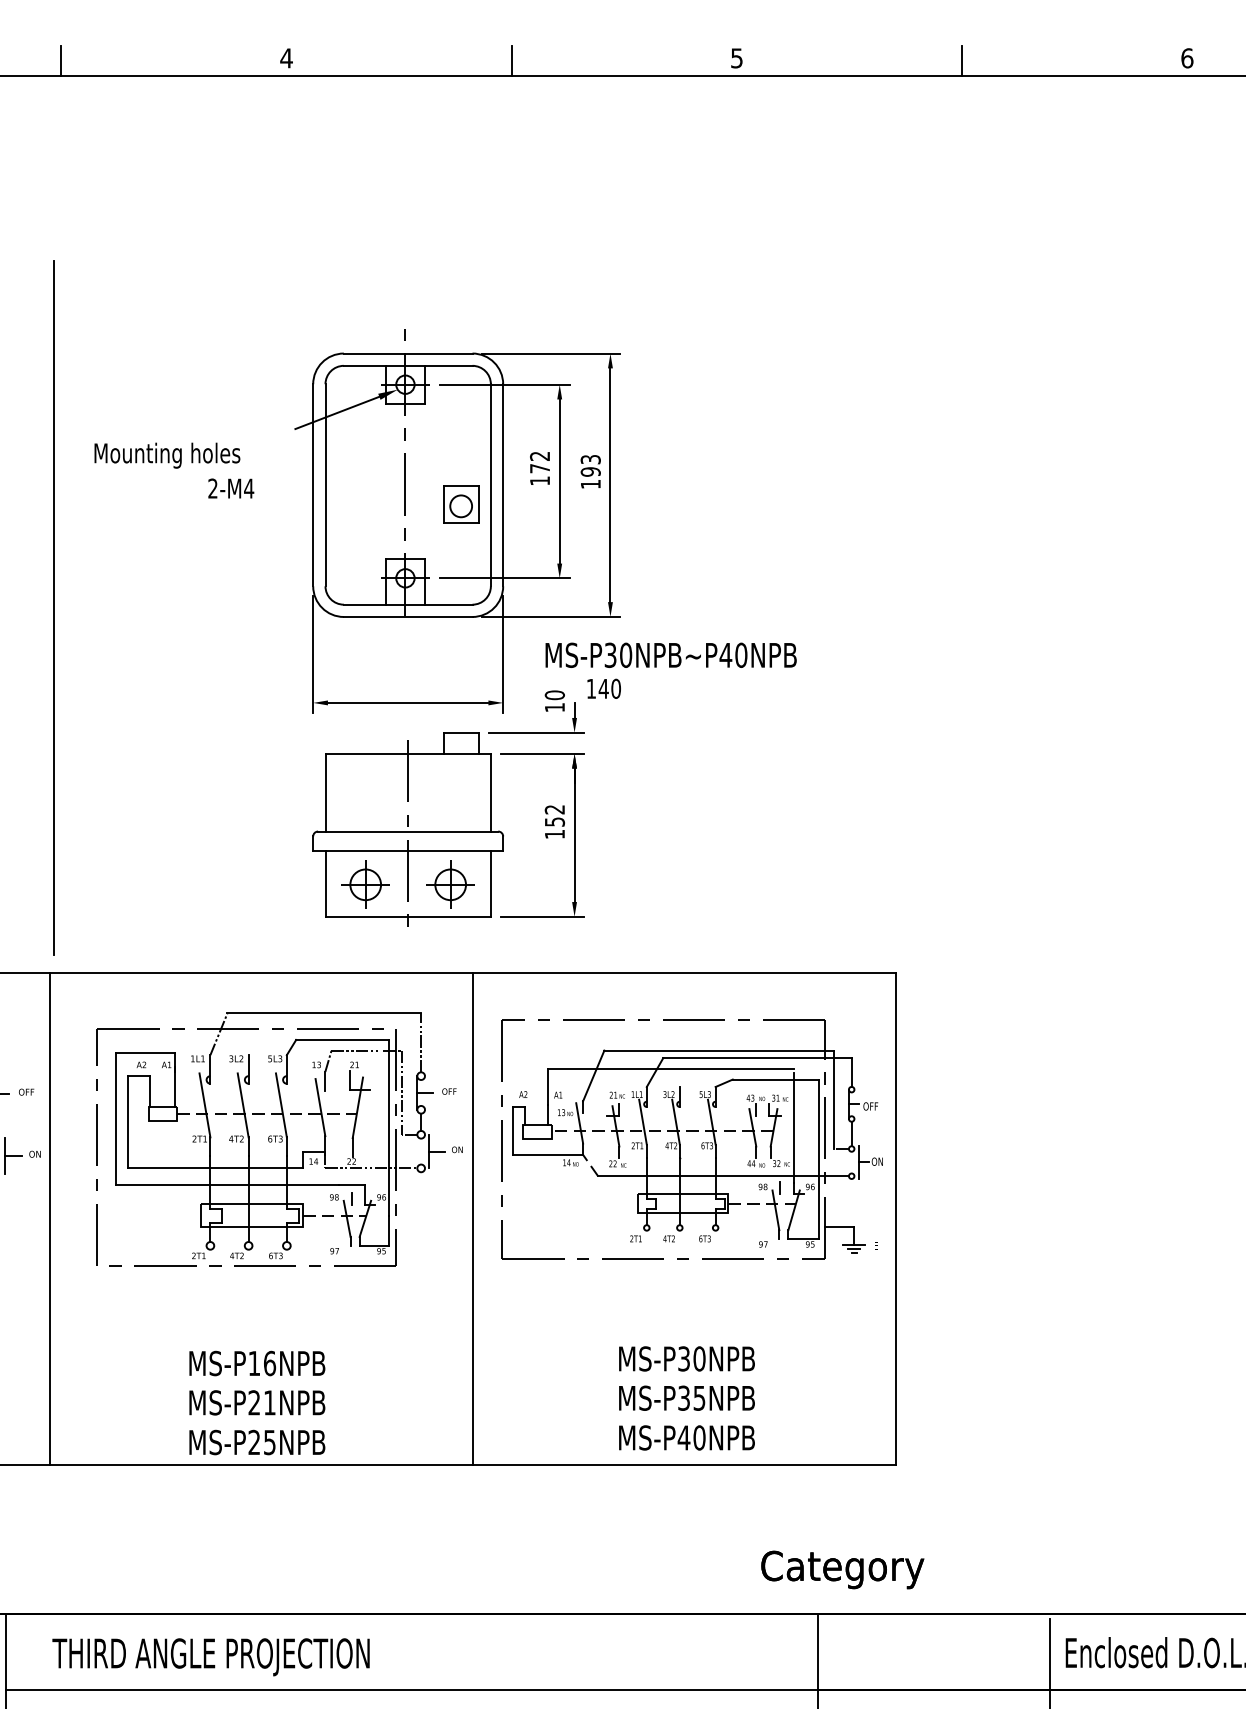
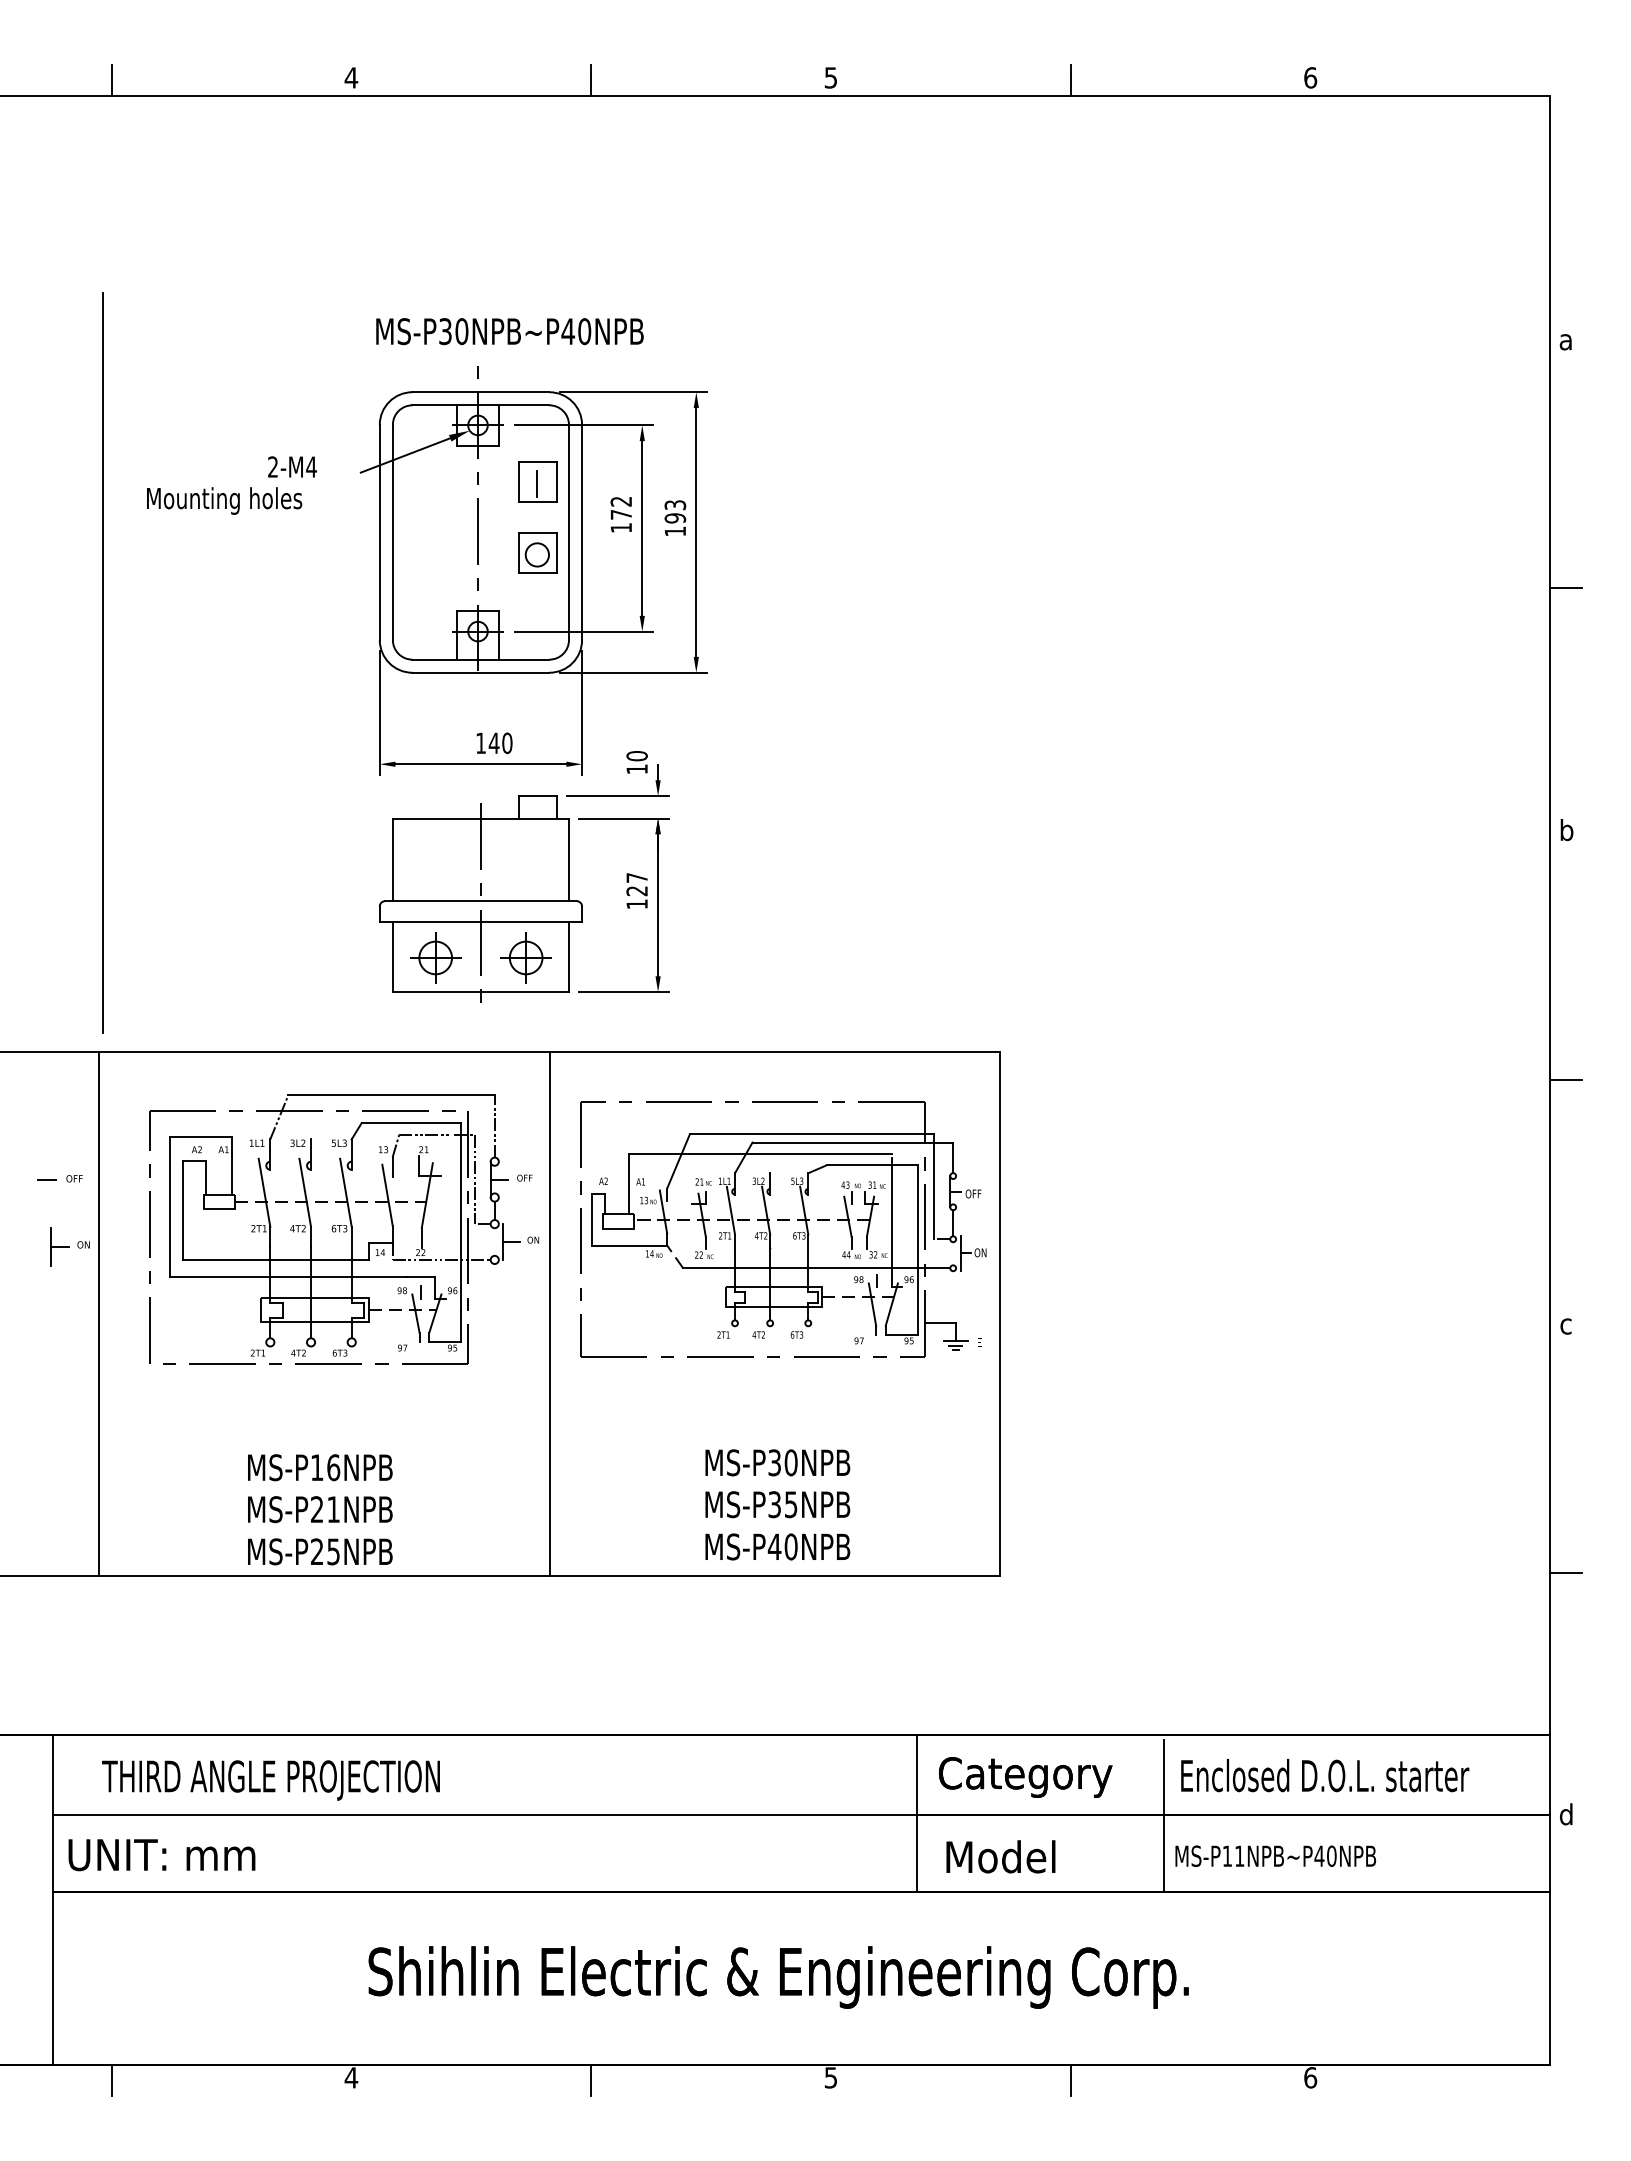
part: (461, 437) -> (537, 481), added
text: (231, 488) -> (292, 466), moved
text: (670, 655) -> (509, 331), moved
text: (604, 689) -> (494, 743), moved
text: (554, 815) -> (636, 884), 152 -> 127
text: (842, 1569) -> (1025, 1777), moved

